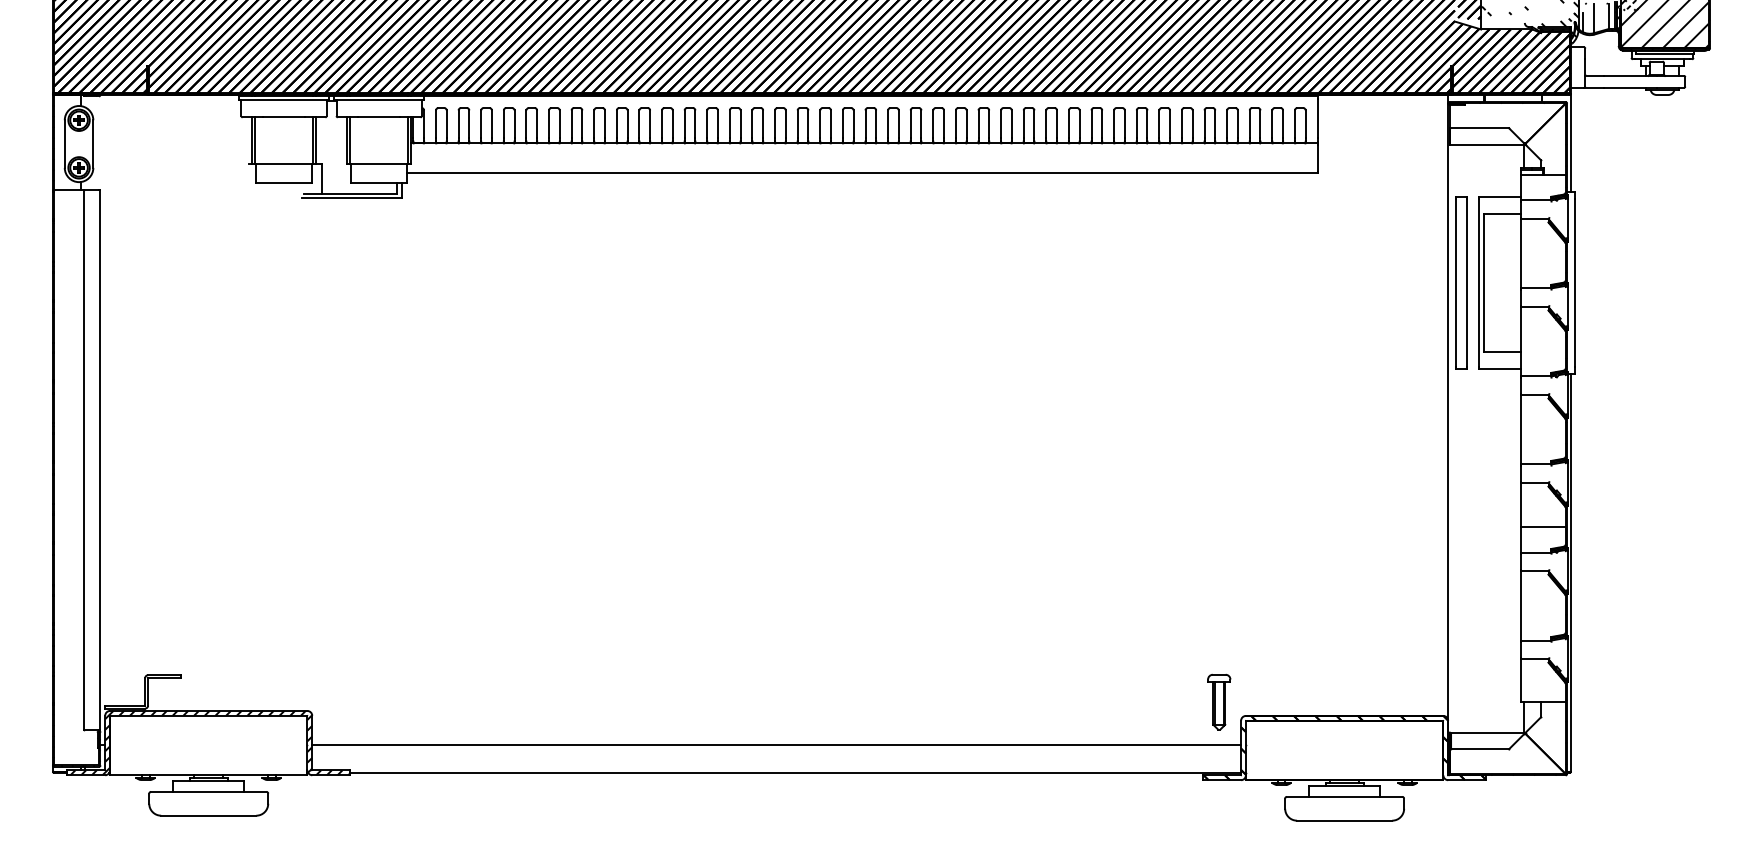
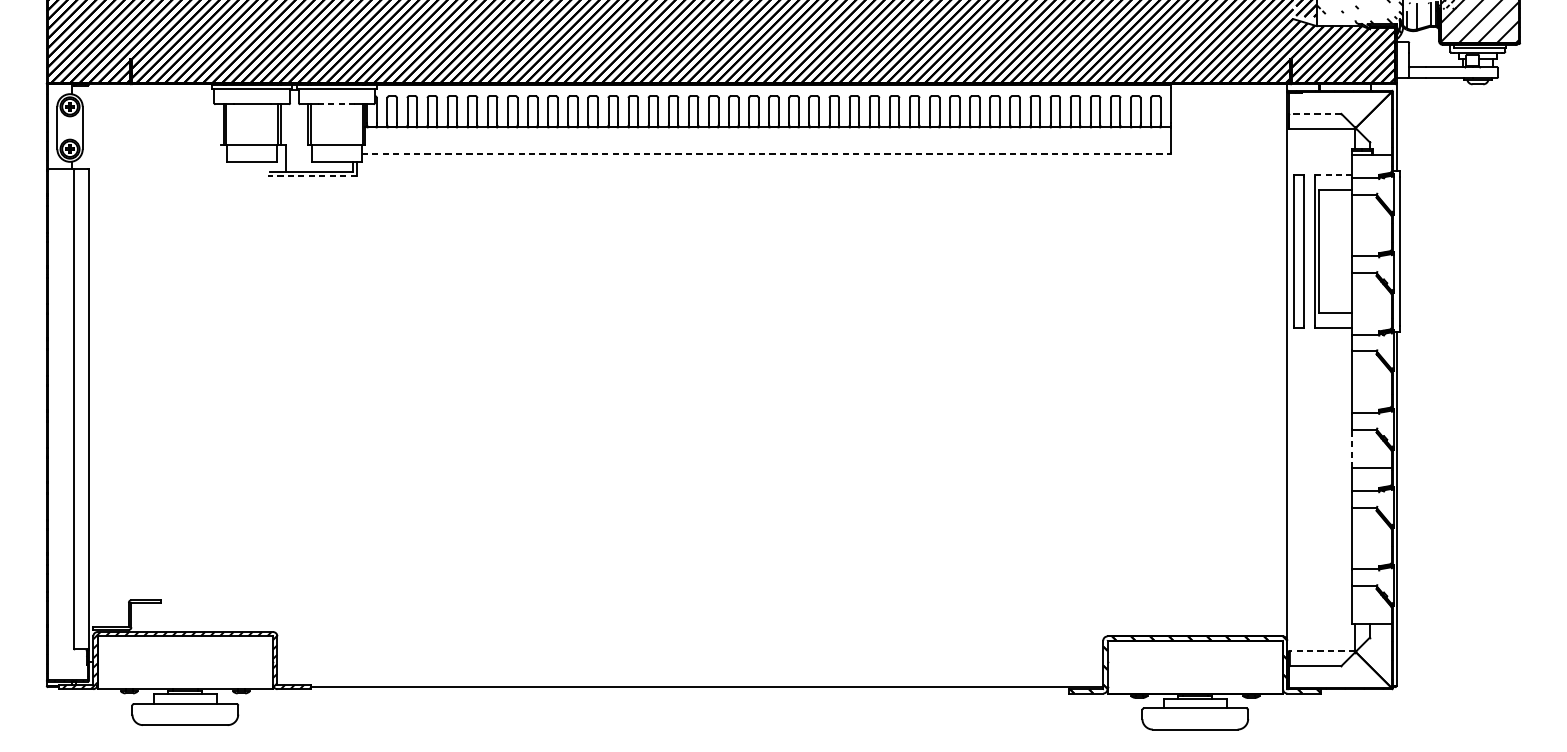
line: (379, 117) -> (337, 104), solid -> dashed
line: (1479, 128) -> (1315, 114), solid -> dashed
line: (862, 173) -> (766, 154), solid -> dashed
line: (1499, 197) -> (1332, 175), solid -> dashed
line: (351, 198) -> (312, 176), solid -> dashed
line: (1520, 505) -> (1351, 449), solid -> dashed
part: (1219, 701) -> (1084, 623), removed
line: (1486, 732) -> (1321, 651), solid -> dashed
line: (776, 744) -> (690, 661), removed

